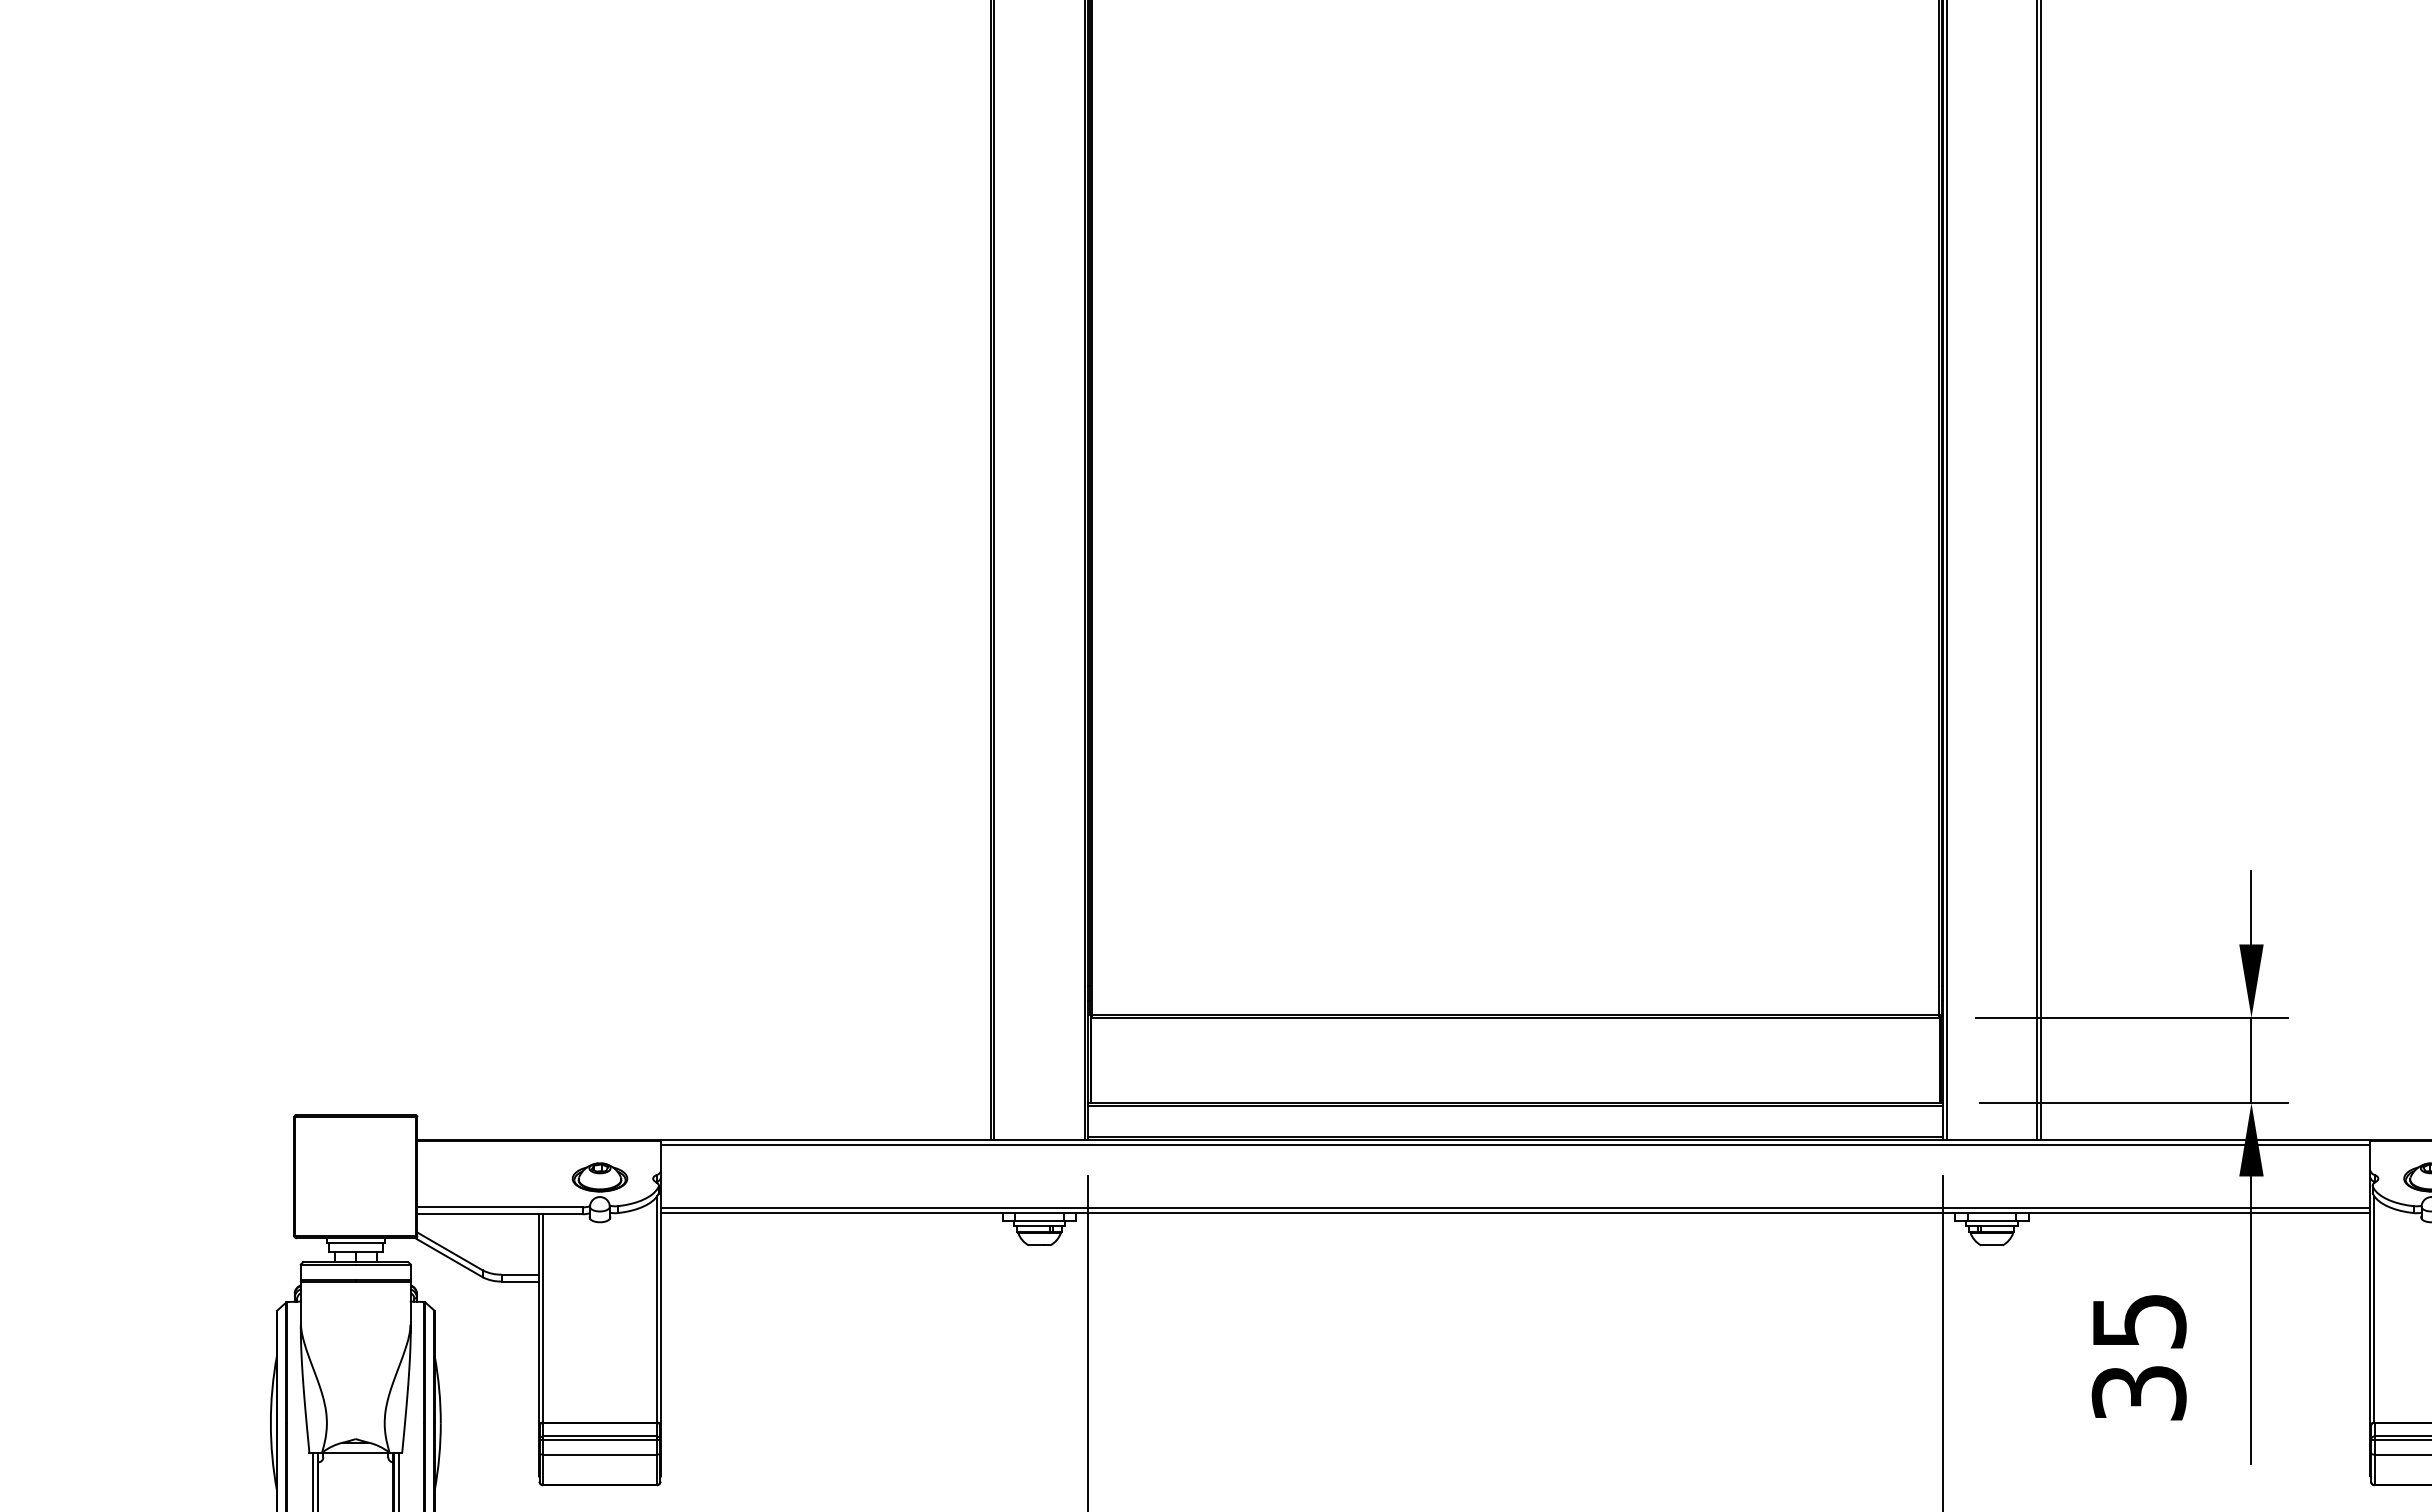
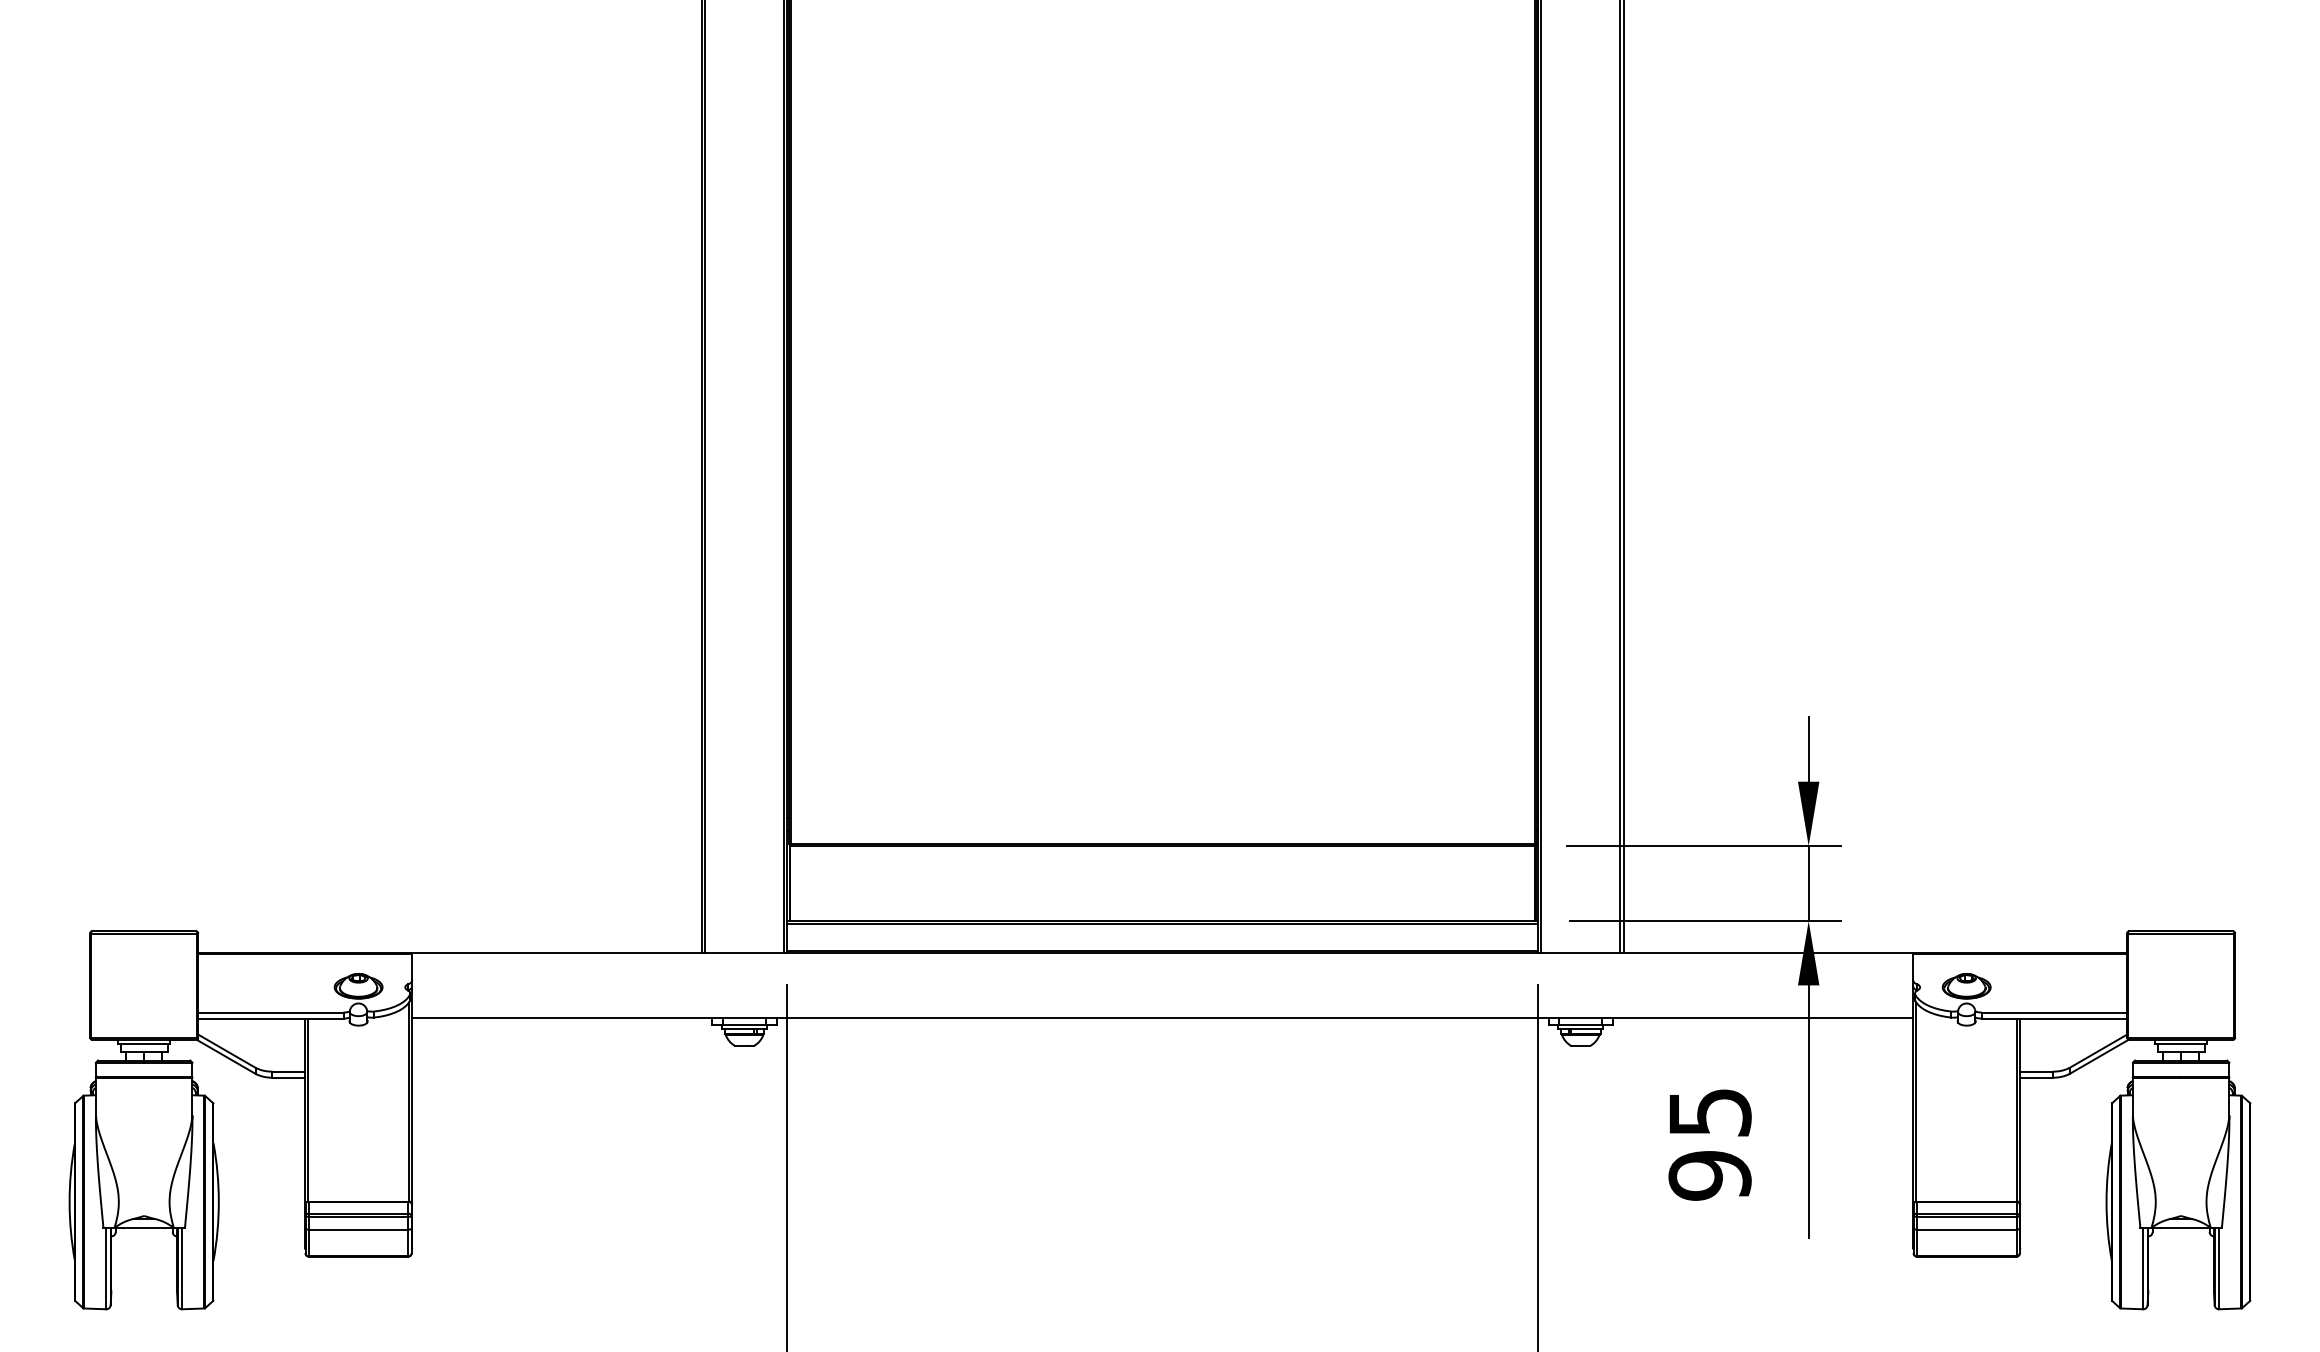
line: (1515, 1144) -> (1162, 957), removed
line: (1515, 1208) -> (1162, 1013), removed
text: (2138, 1392) -> (1709, 1175), 35 -> 95

